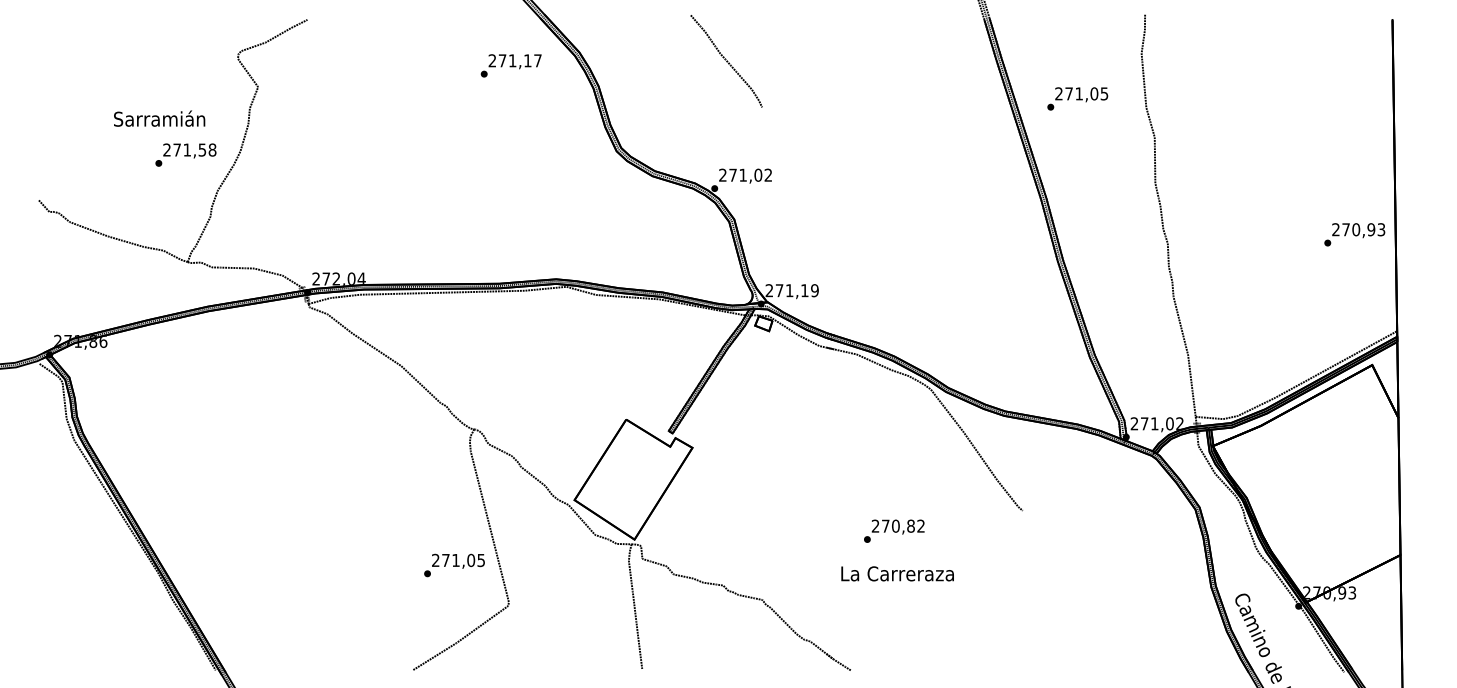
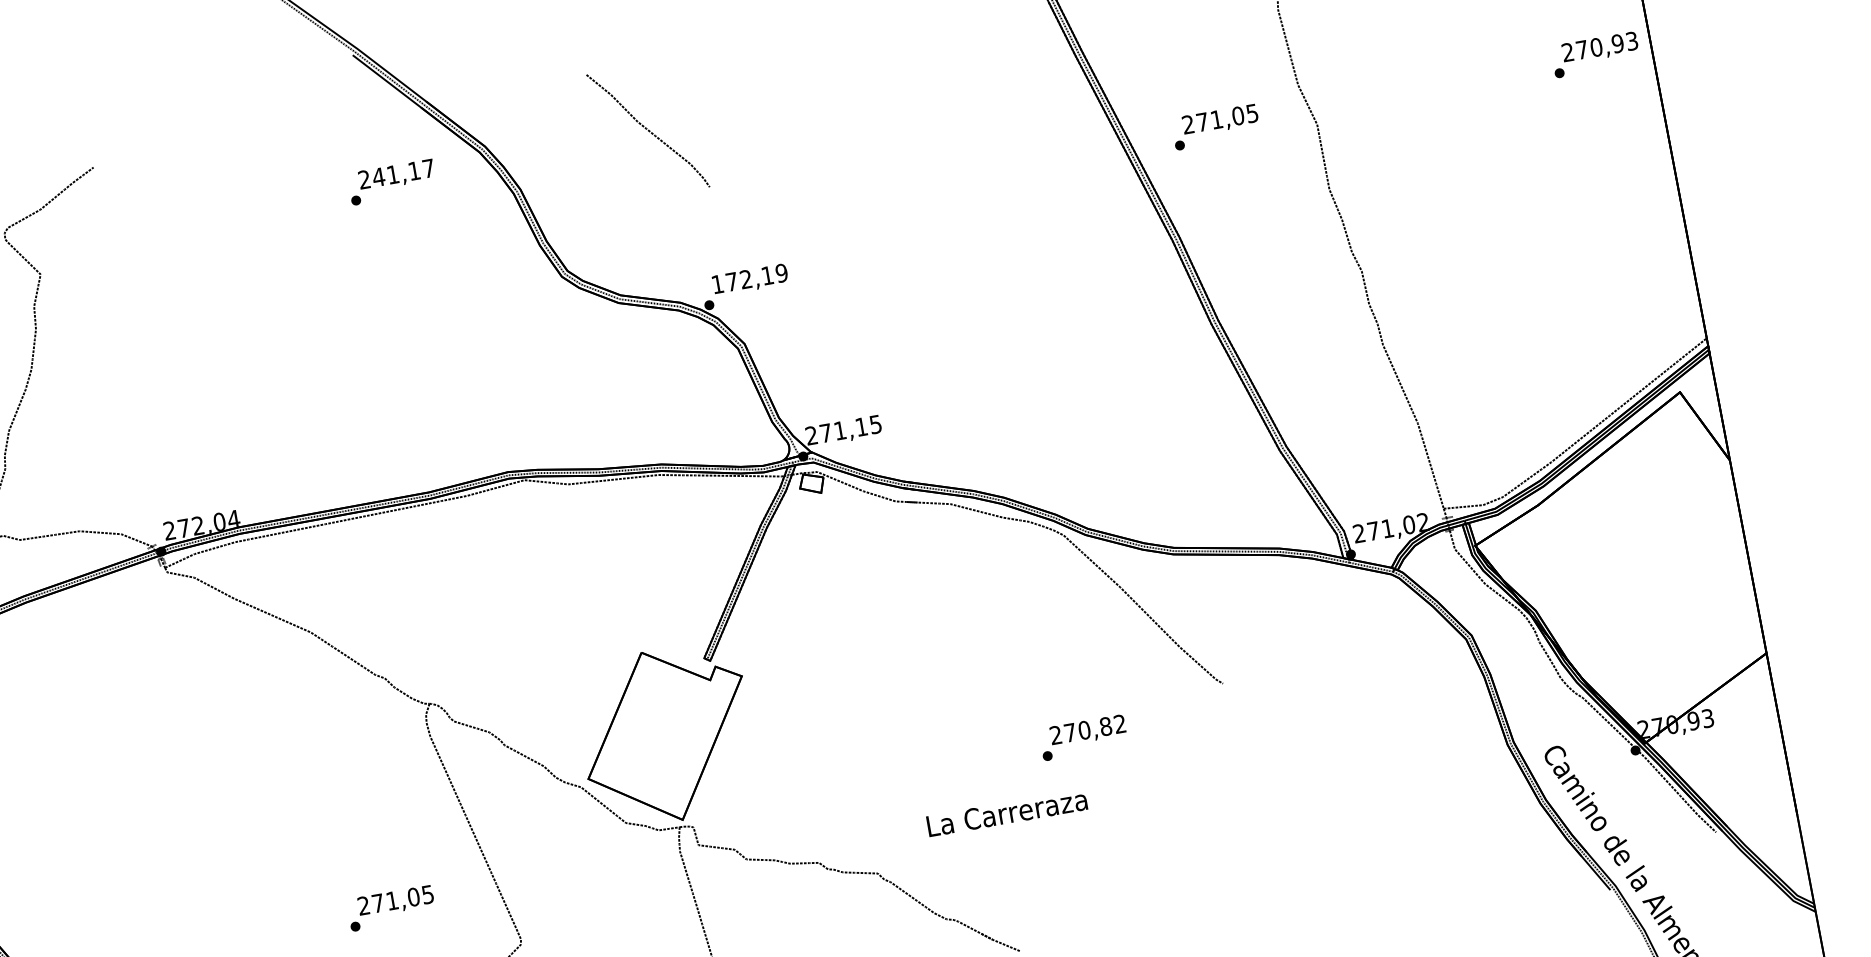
text: (502, 60) -> (378, 176), 271,17 -> 241,17
curve: (726, 61) -> (648, 131), moved
text: (1077, 98) -> (1215, 126), moved
text: (745, 174) -> (749, 277), 271,02 -> 172,19
text: (1354, 234) -> (1595, 54), moved
text: (814, 290) -> (875, 424), 271,19 -> 271,15
text: (894, 530) -> (1083, 736), moved
text: (454, 565) -> (391, 908), moved
text: (897, 573) -> (1006, 812), moved

